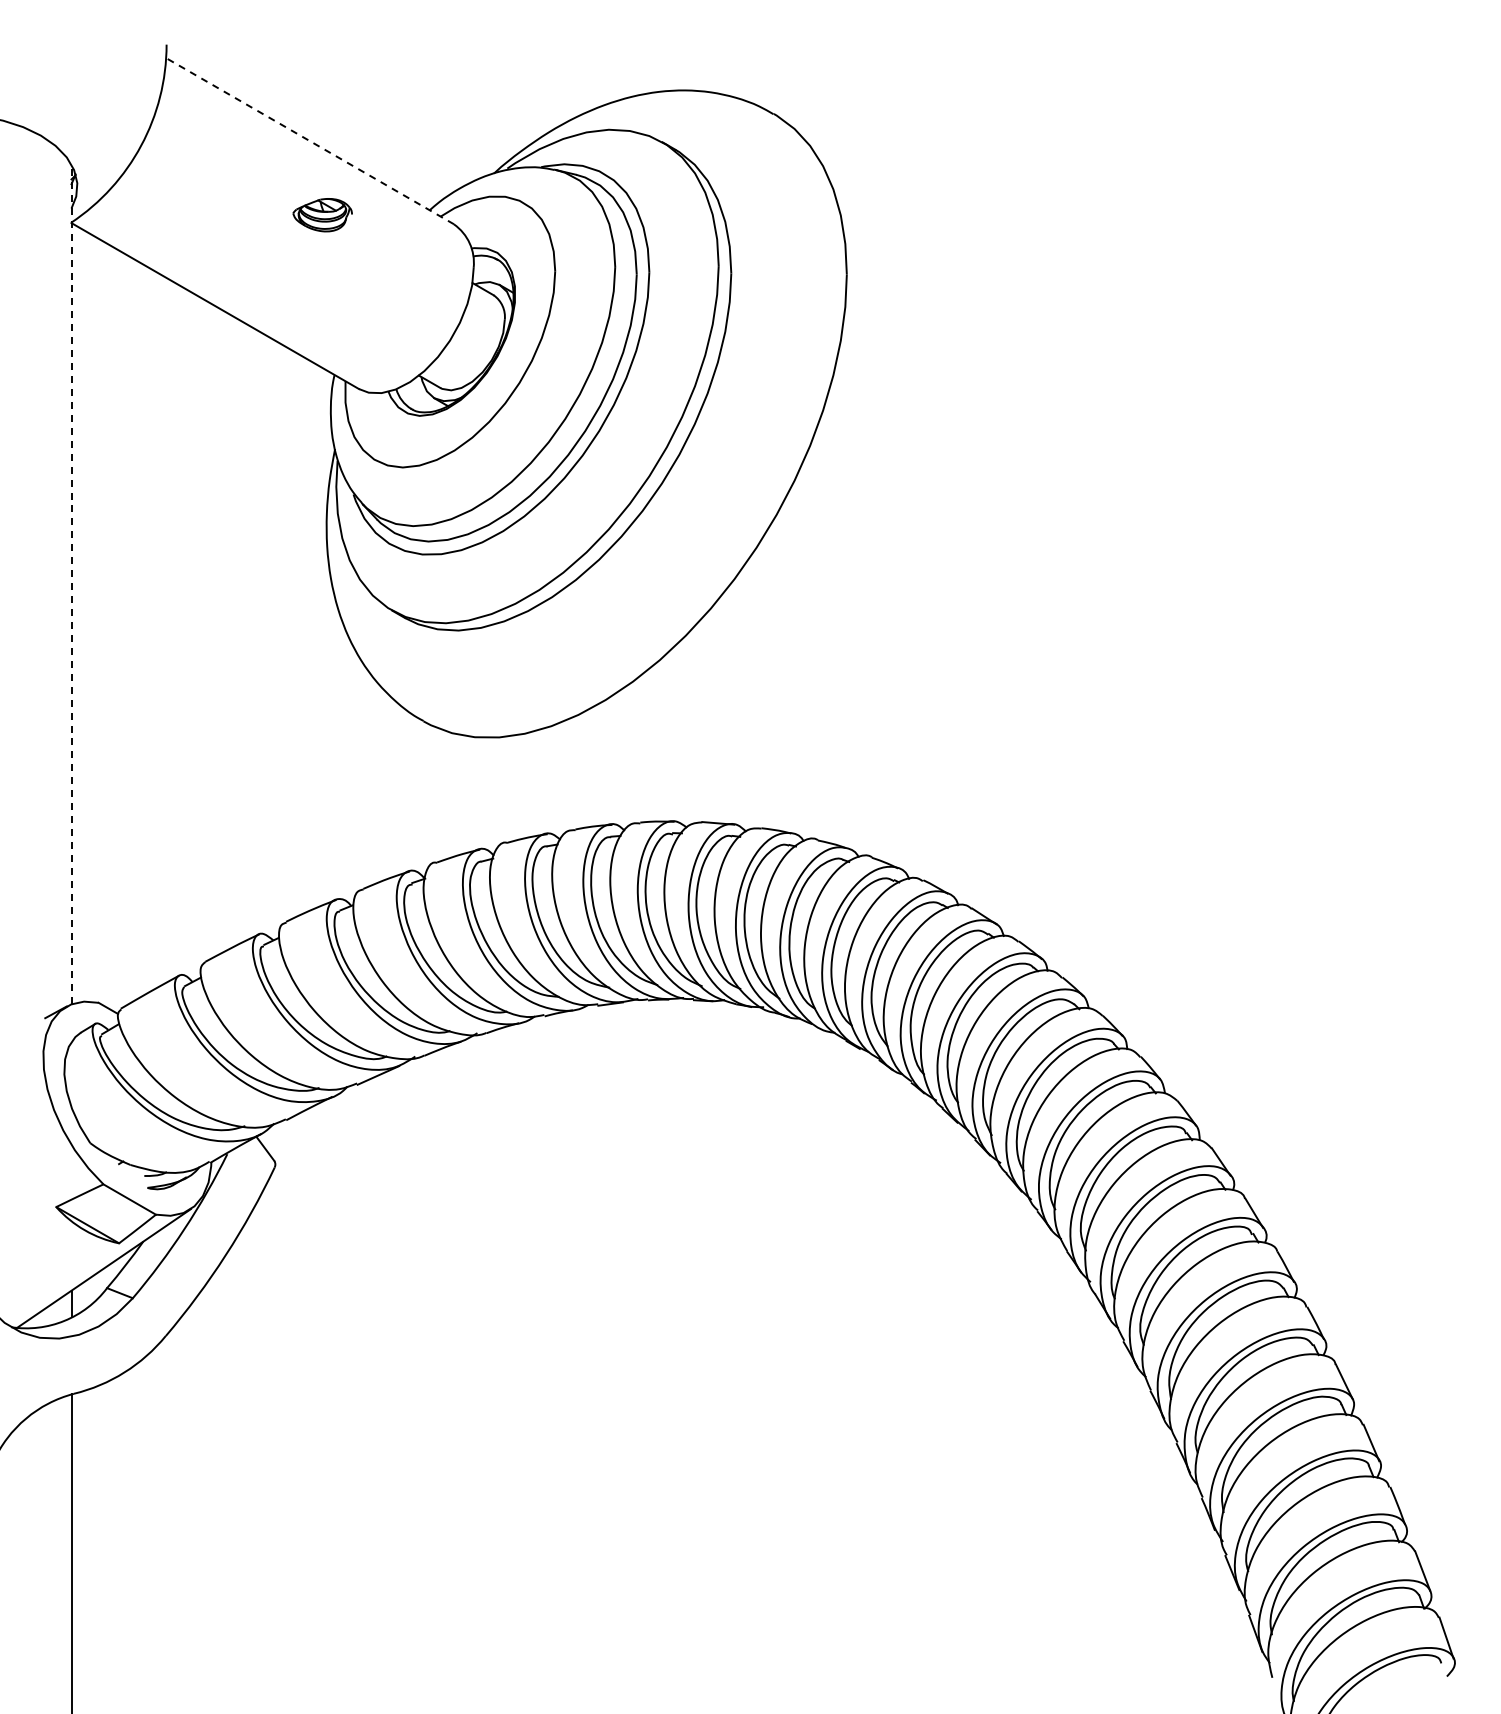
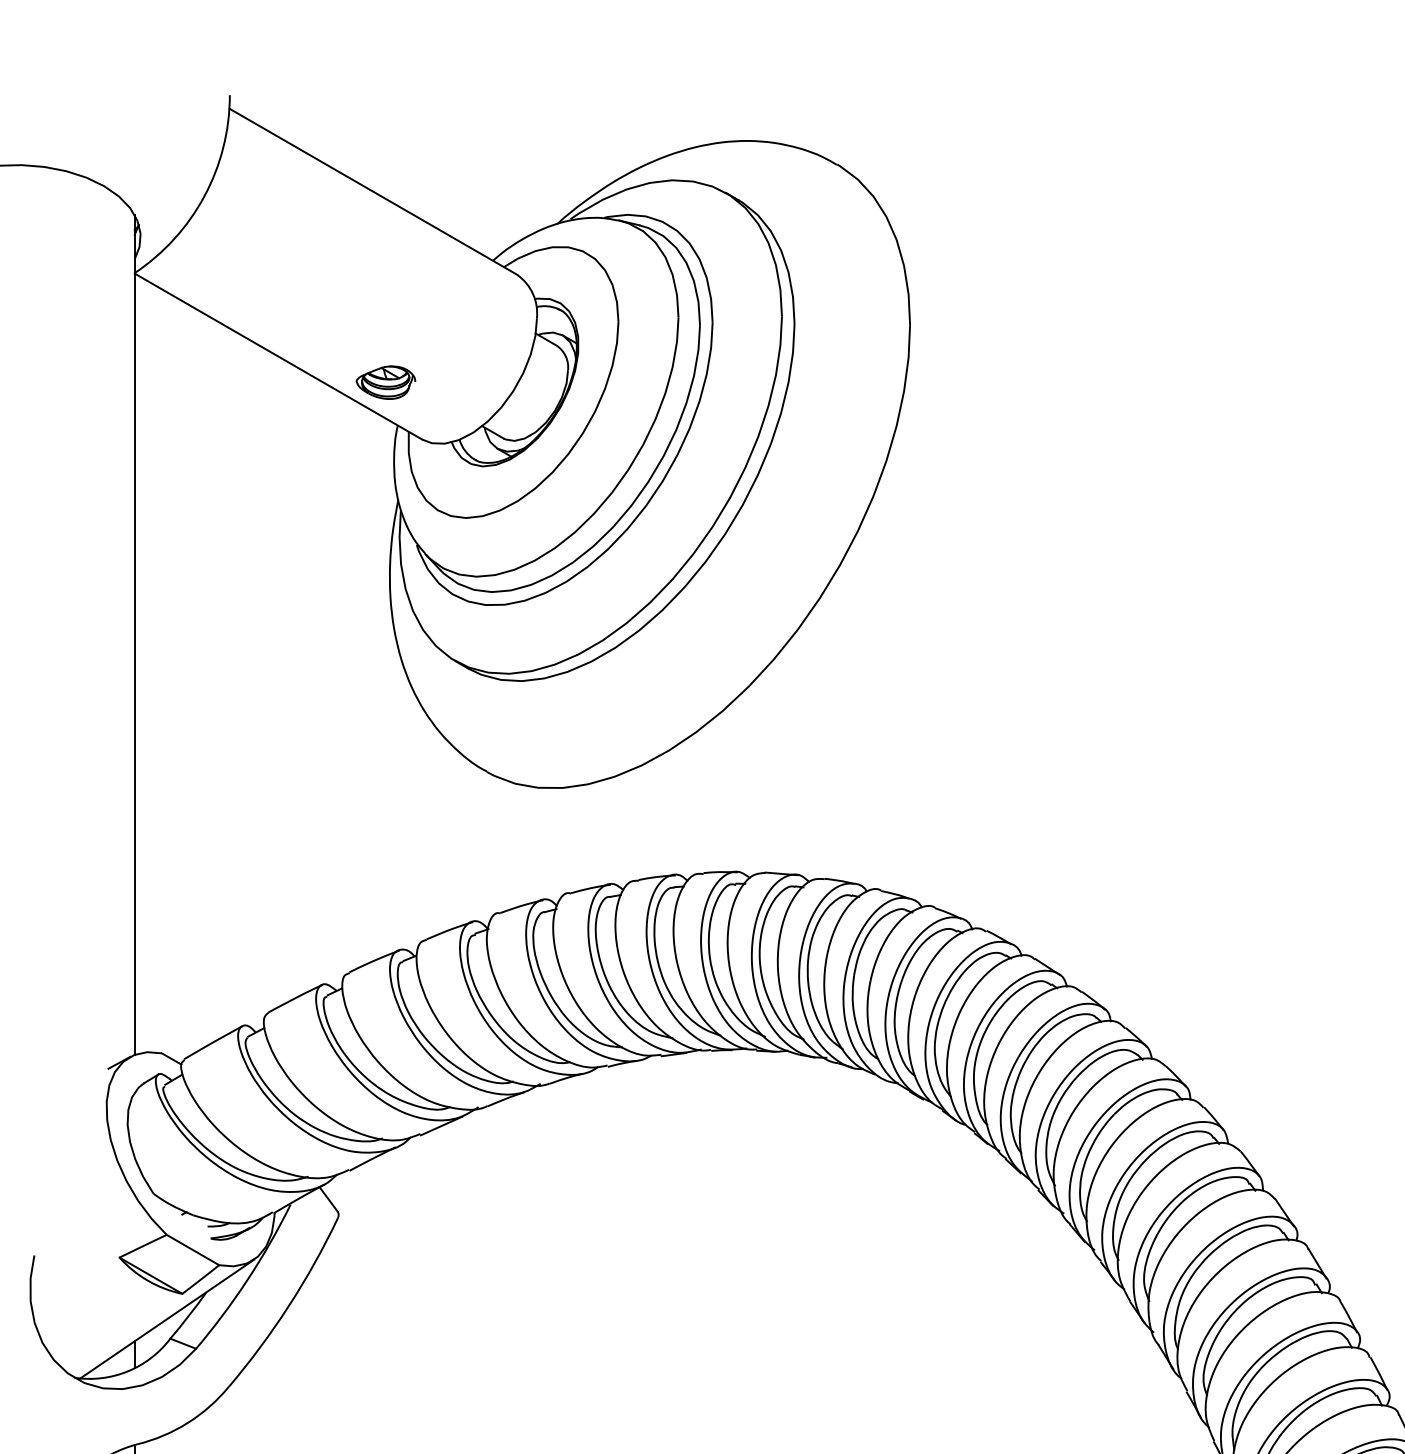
line: (309, 140) -> (372, 191), dashed -> solid
part: (322, 215) -> (385, 383), moved
line: (71, 584) -> (134, 635), dashed -> solid

